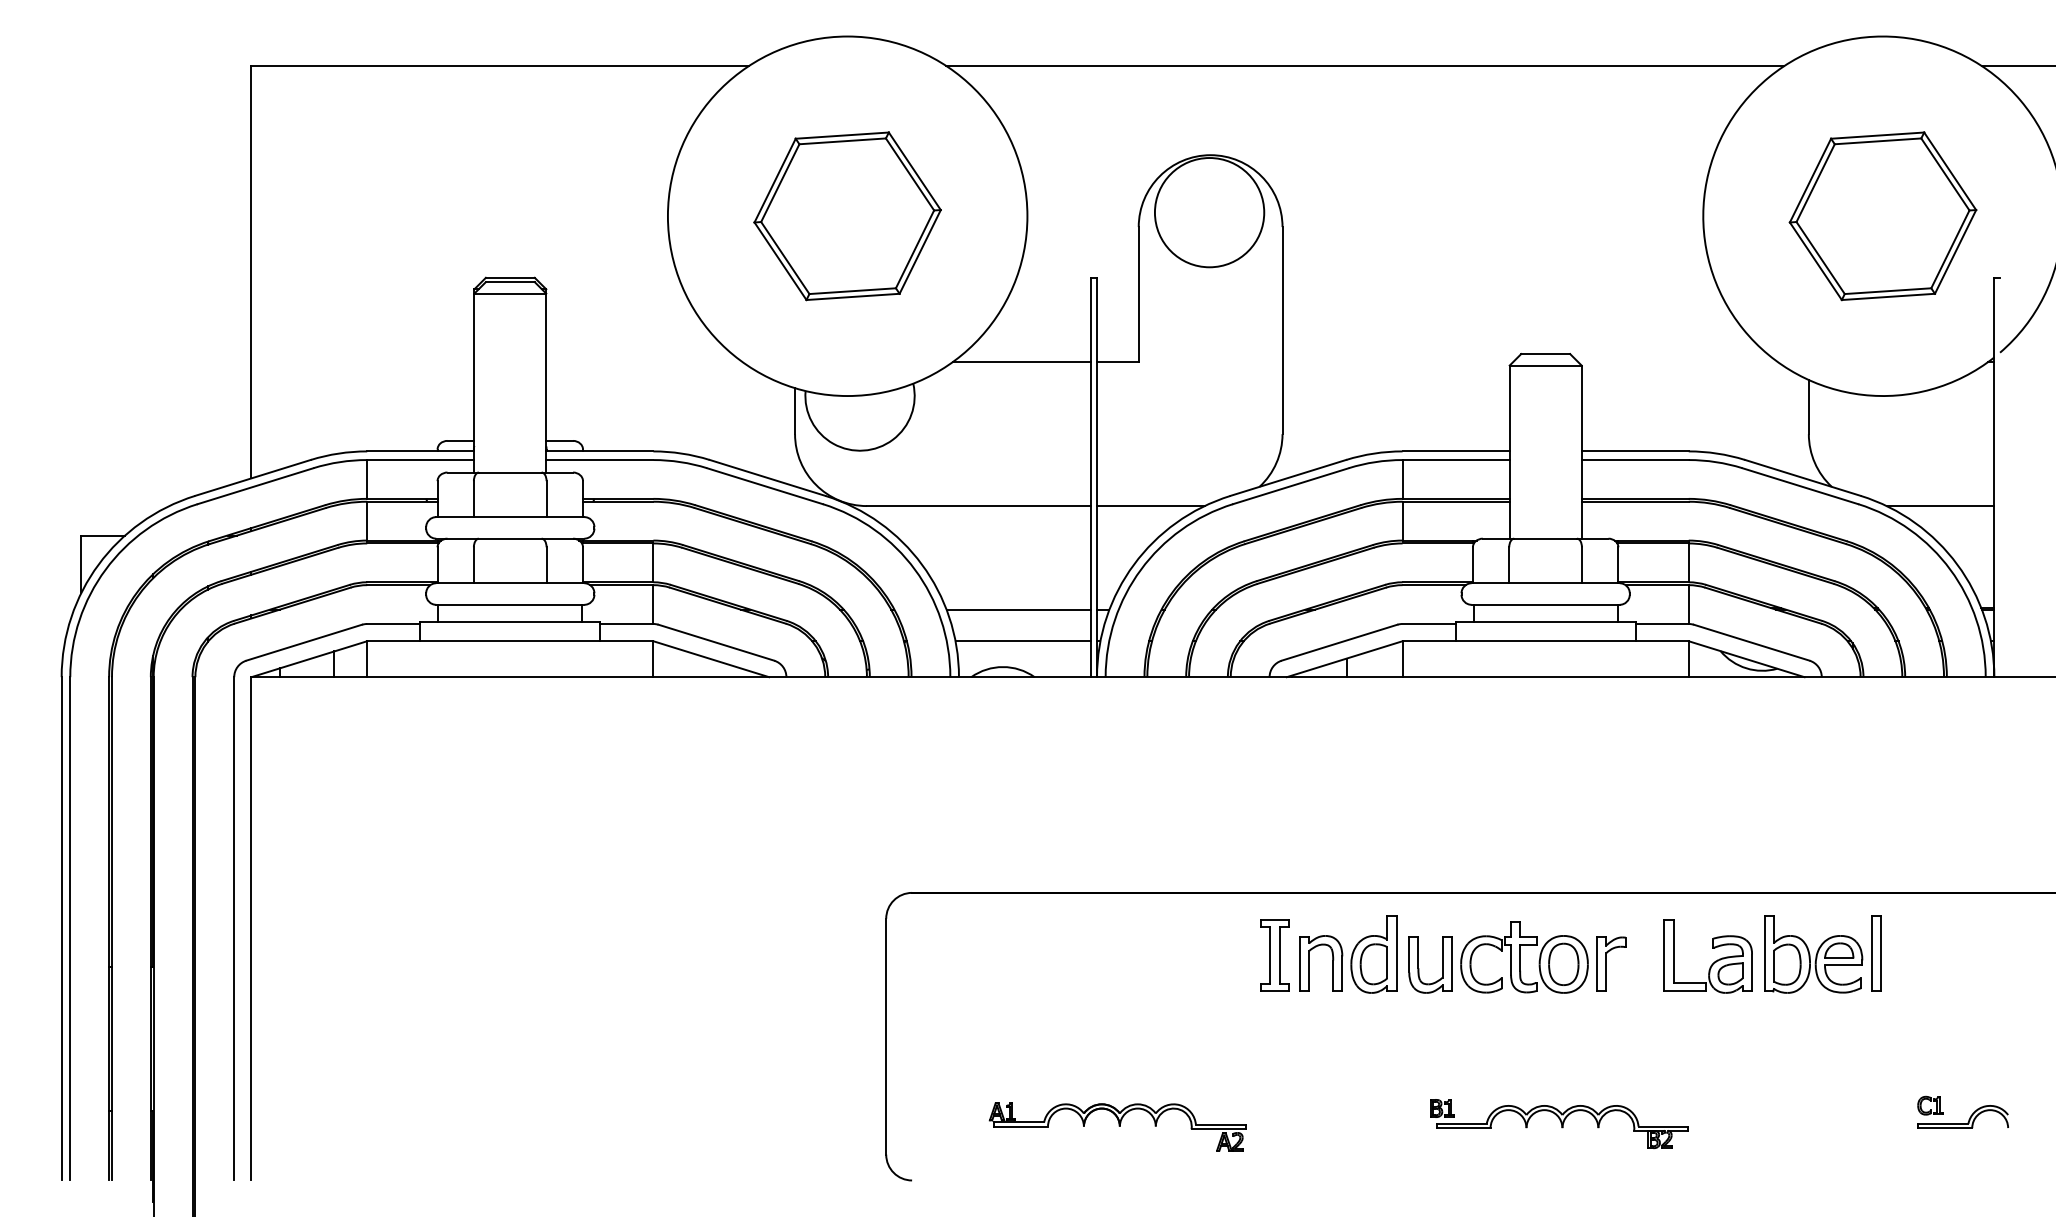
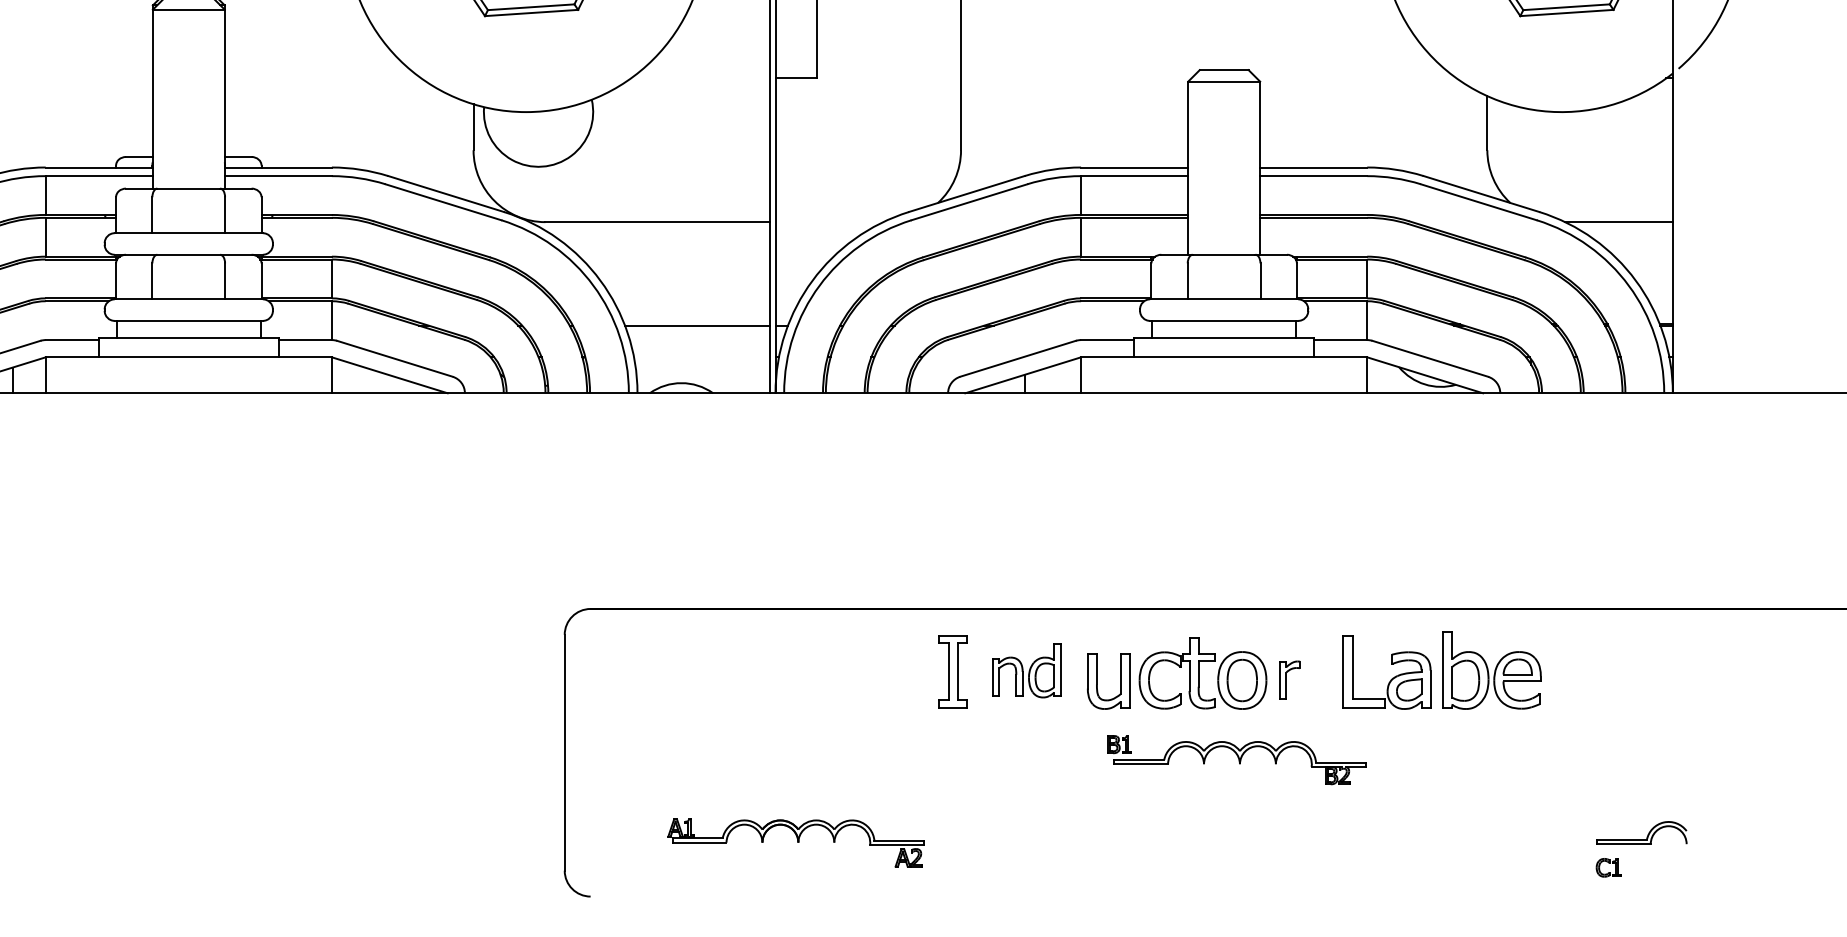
line: (1021, 362) -> (700, 78), removed
line: (1150, 506) -> (829, 222), removed
line: (1023, 641) -> (702, 357), removed
part: (1876, 953) -> (1555, 669), removed
part: (1348, 954) -> (1027, 670), size x0.7
part: (1611, 963) -> (1290, 679), size x0.7
part: (1930, 1105) -> (1609, 867), moved
part: (1559, 1124) -> (1237, 760), moved

